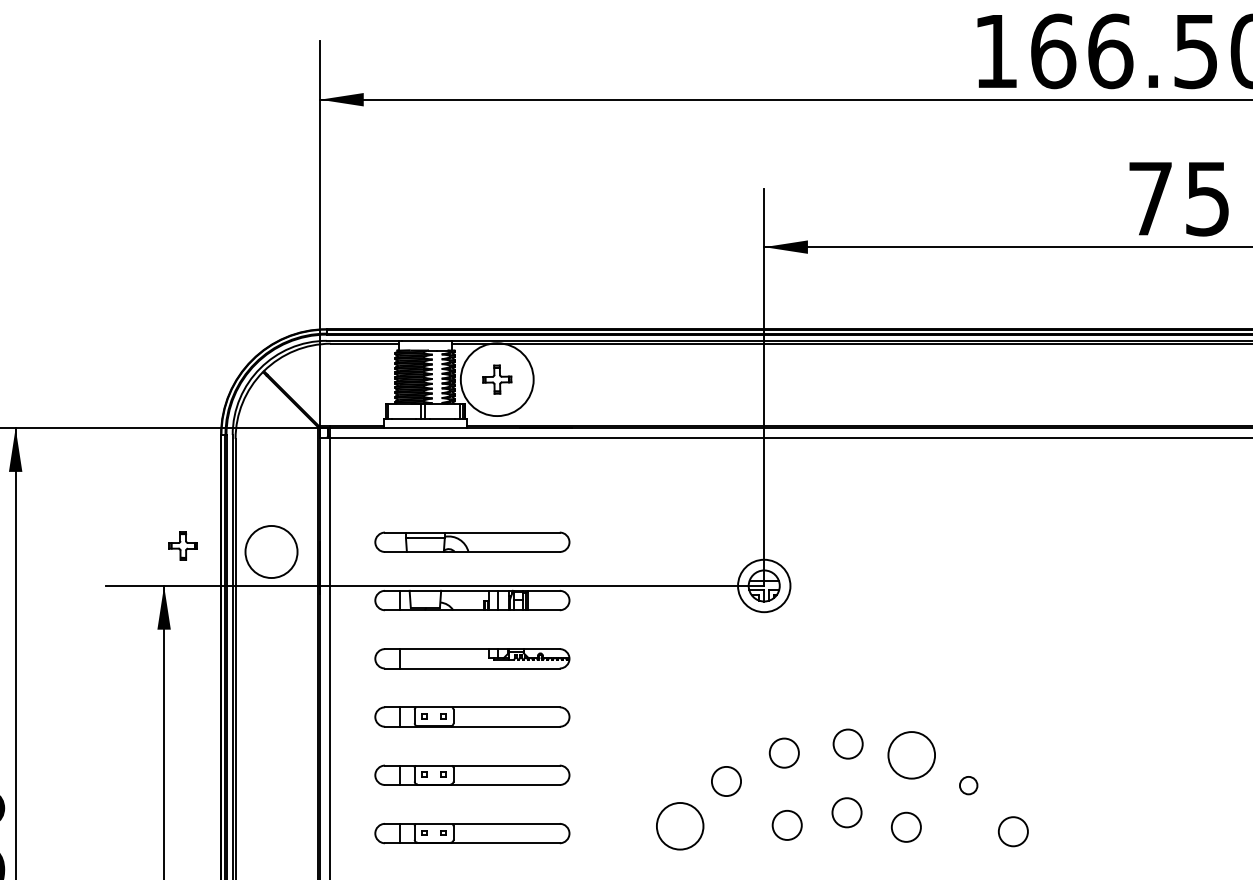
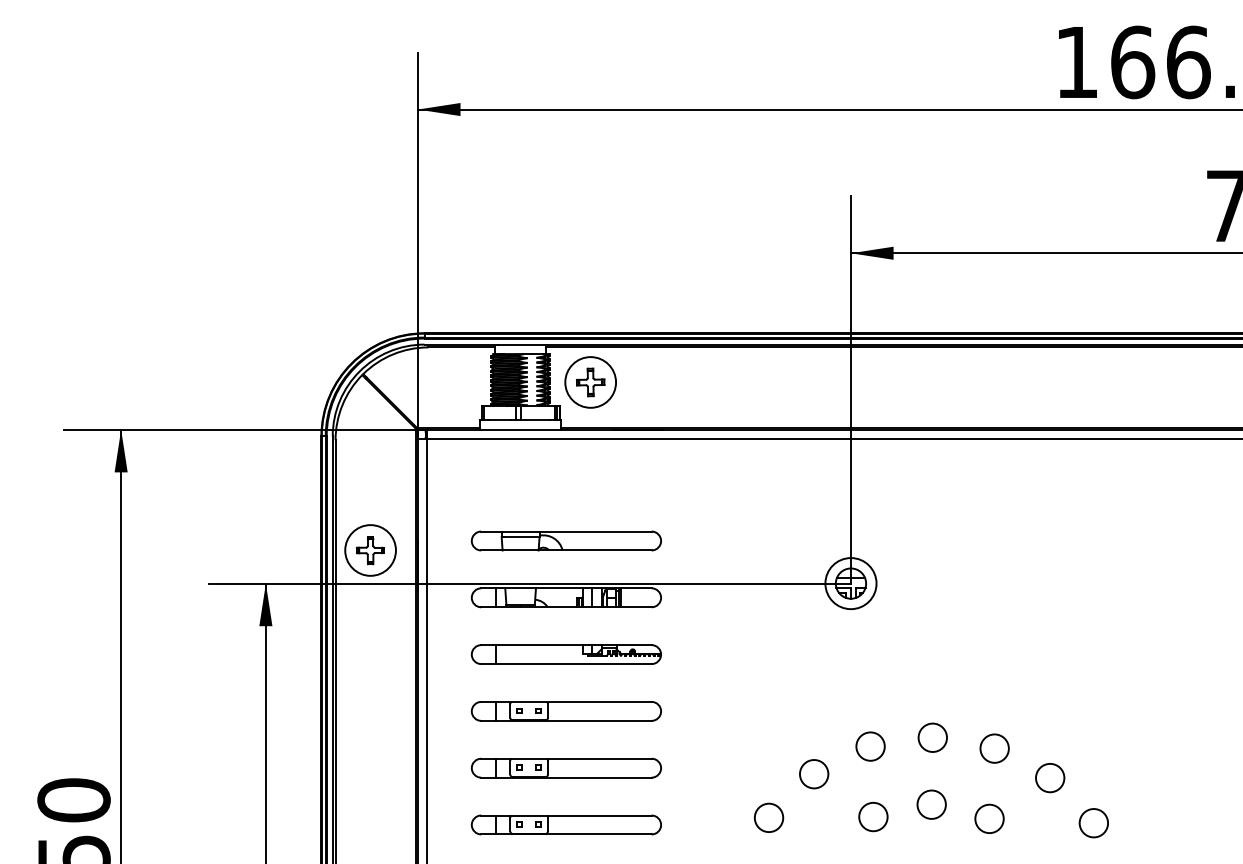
circle: (497, 379) -> (590, 382), size x0.71
part: (183, 545) -> (370, 550), moved
circle: (911, 755) -> (994, 748), size x0.62
circle: (968, 785) -> (1050, 778), size x1.67
circle: (679, 825) -> (768, 817), size x0.62

